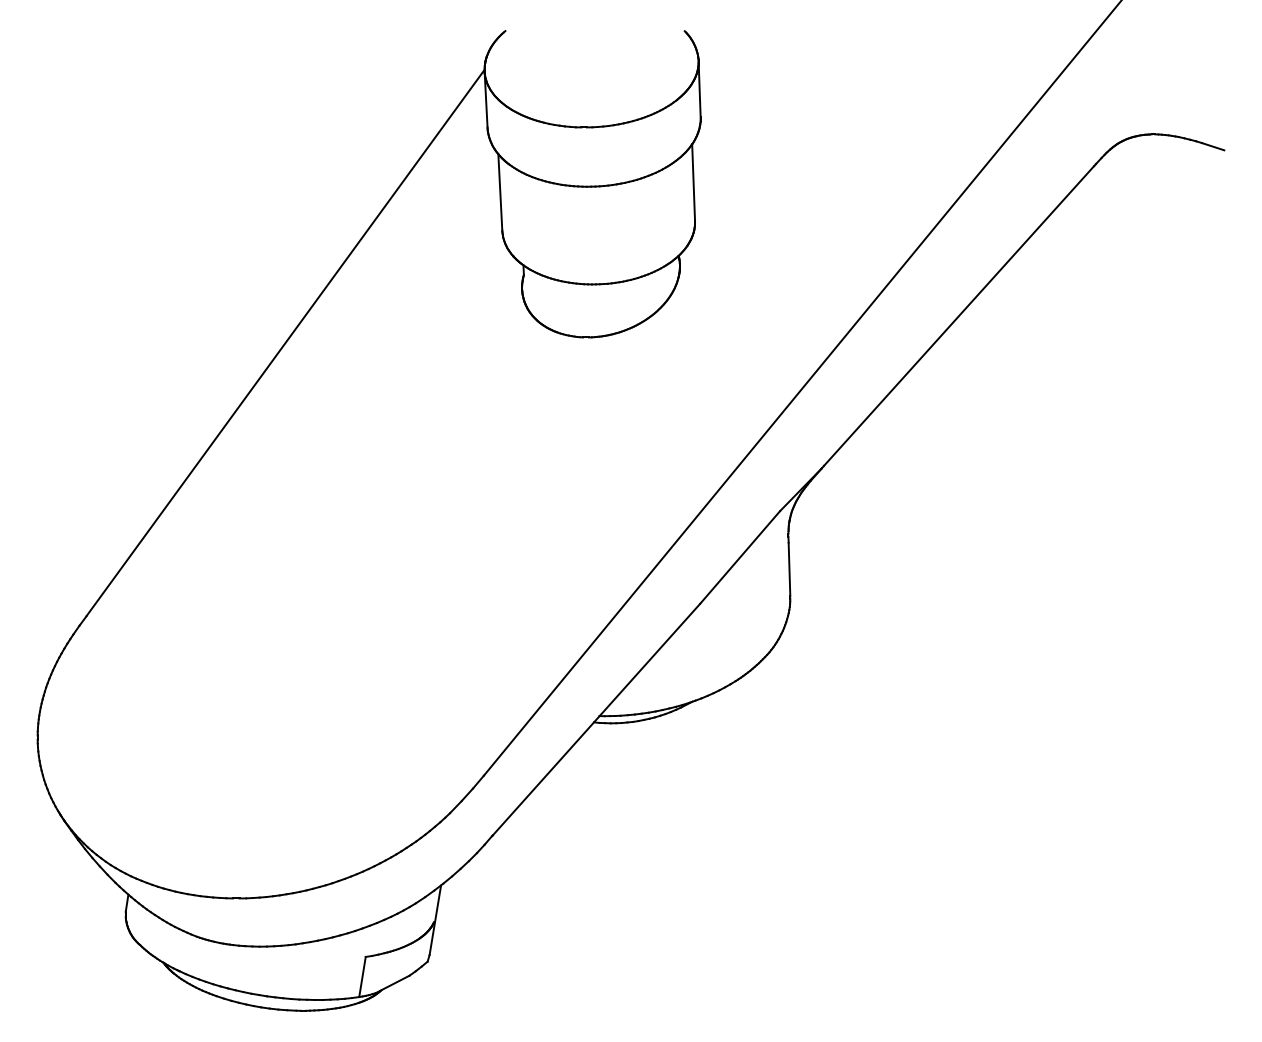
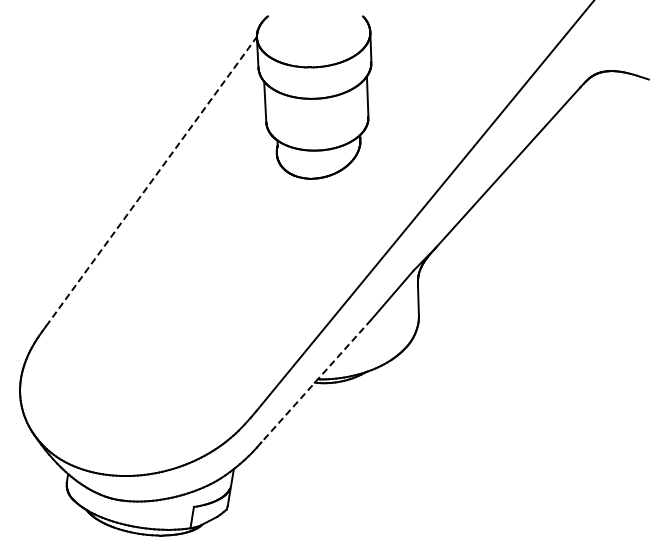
line: (285, 342) -> (151, 181), solid -> dashed
line: (595, 720) -> (315, 381), solid -> dashed

